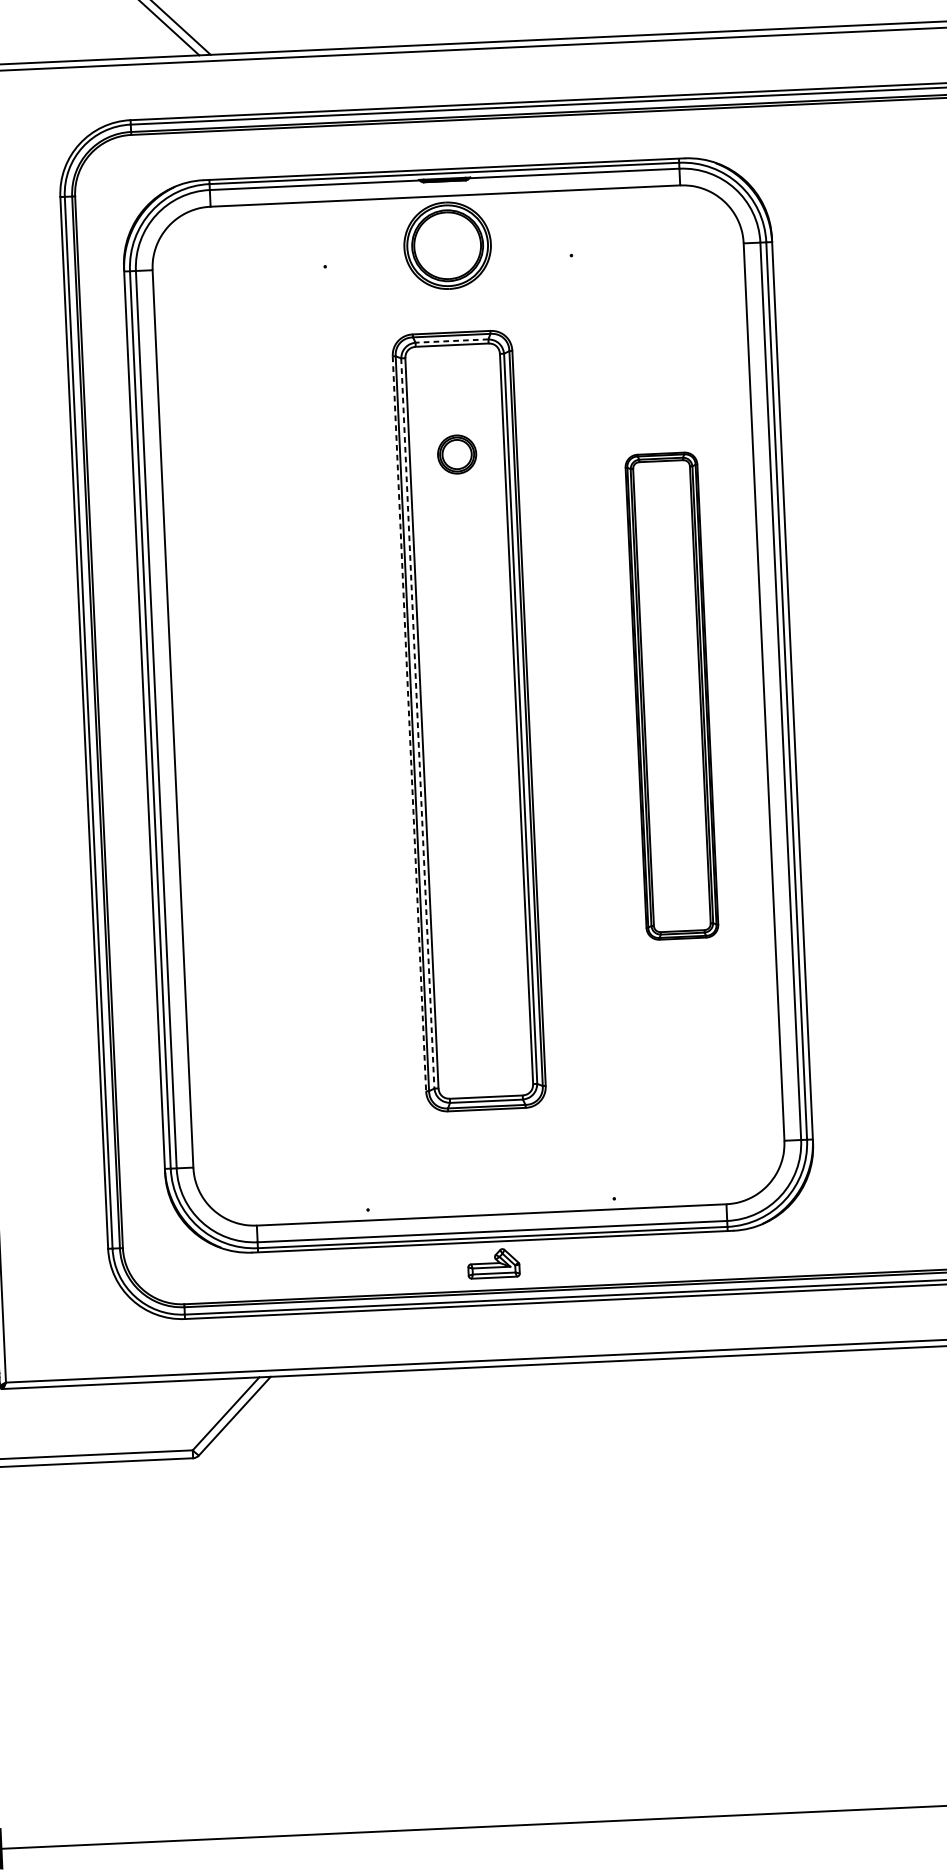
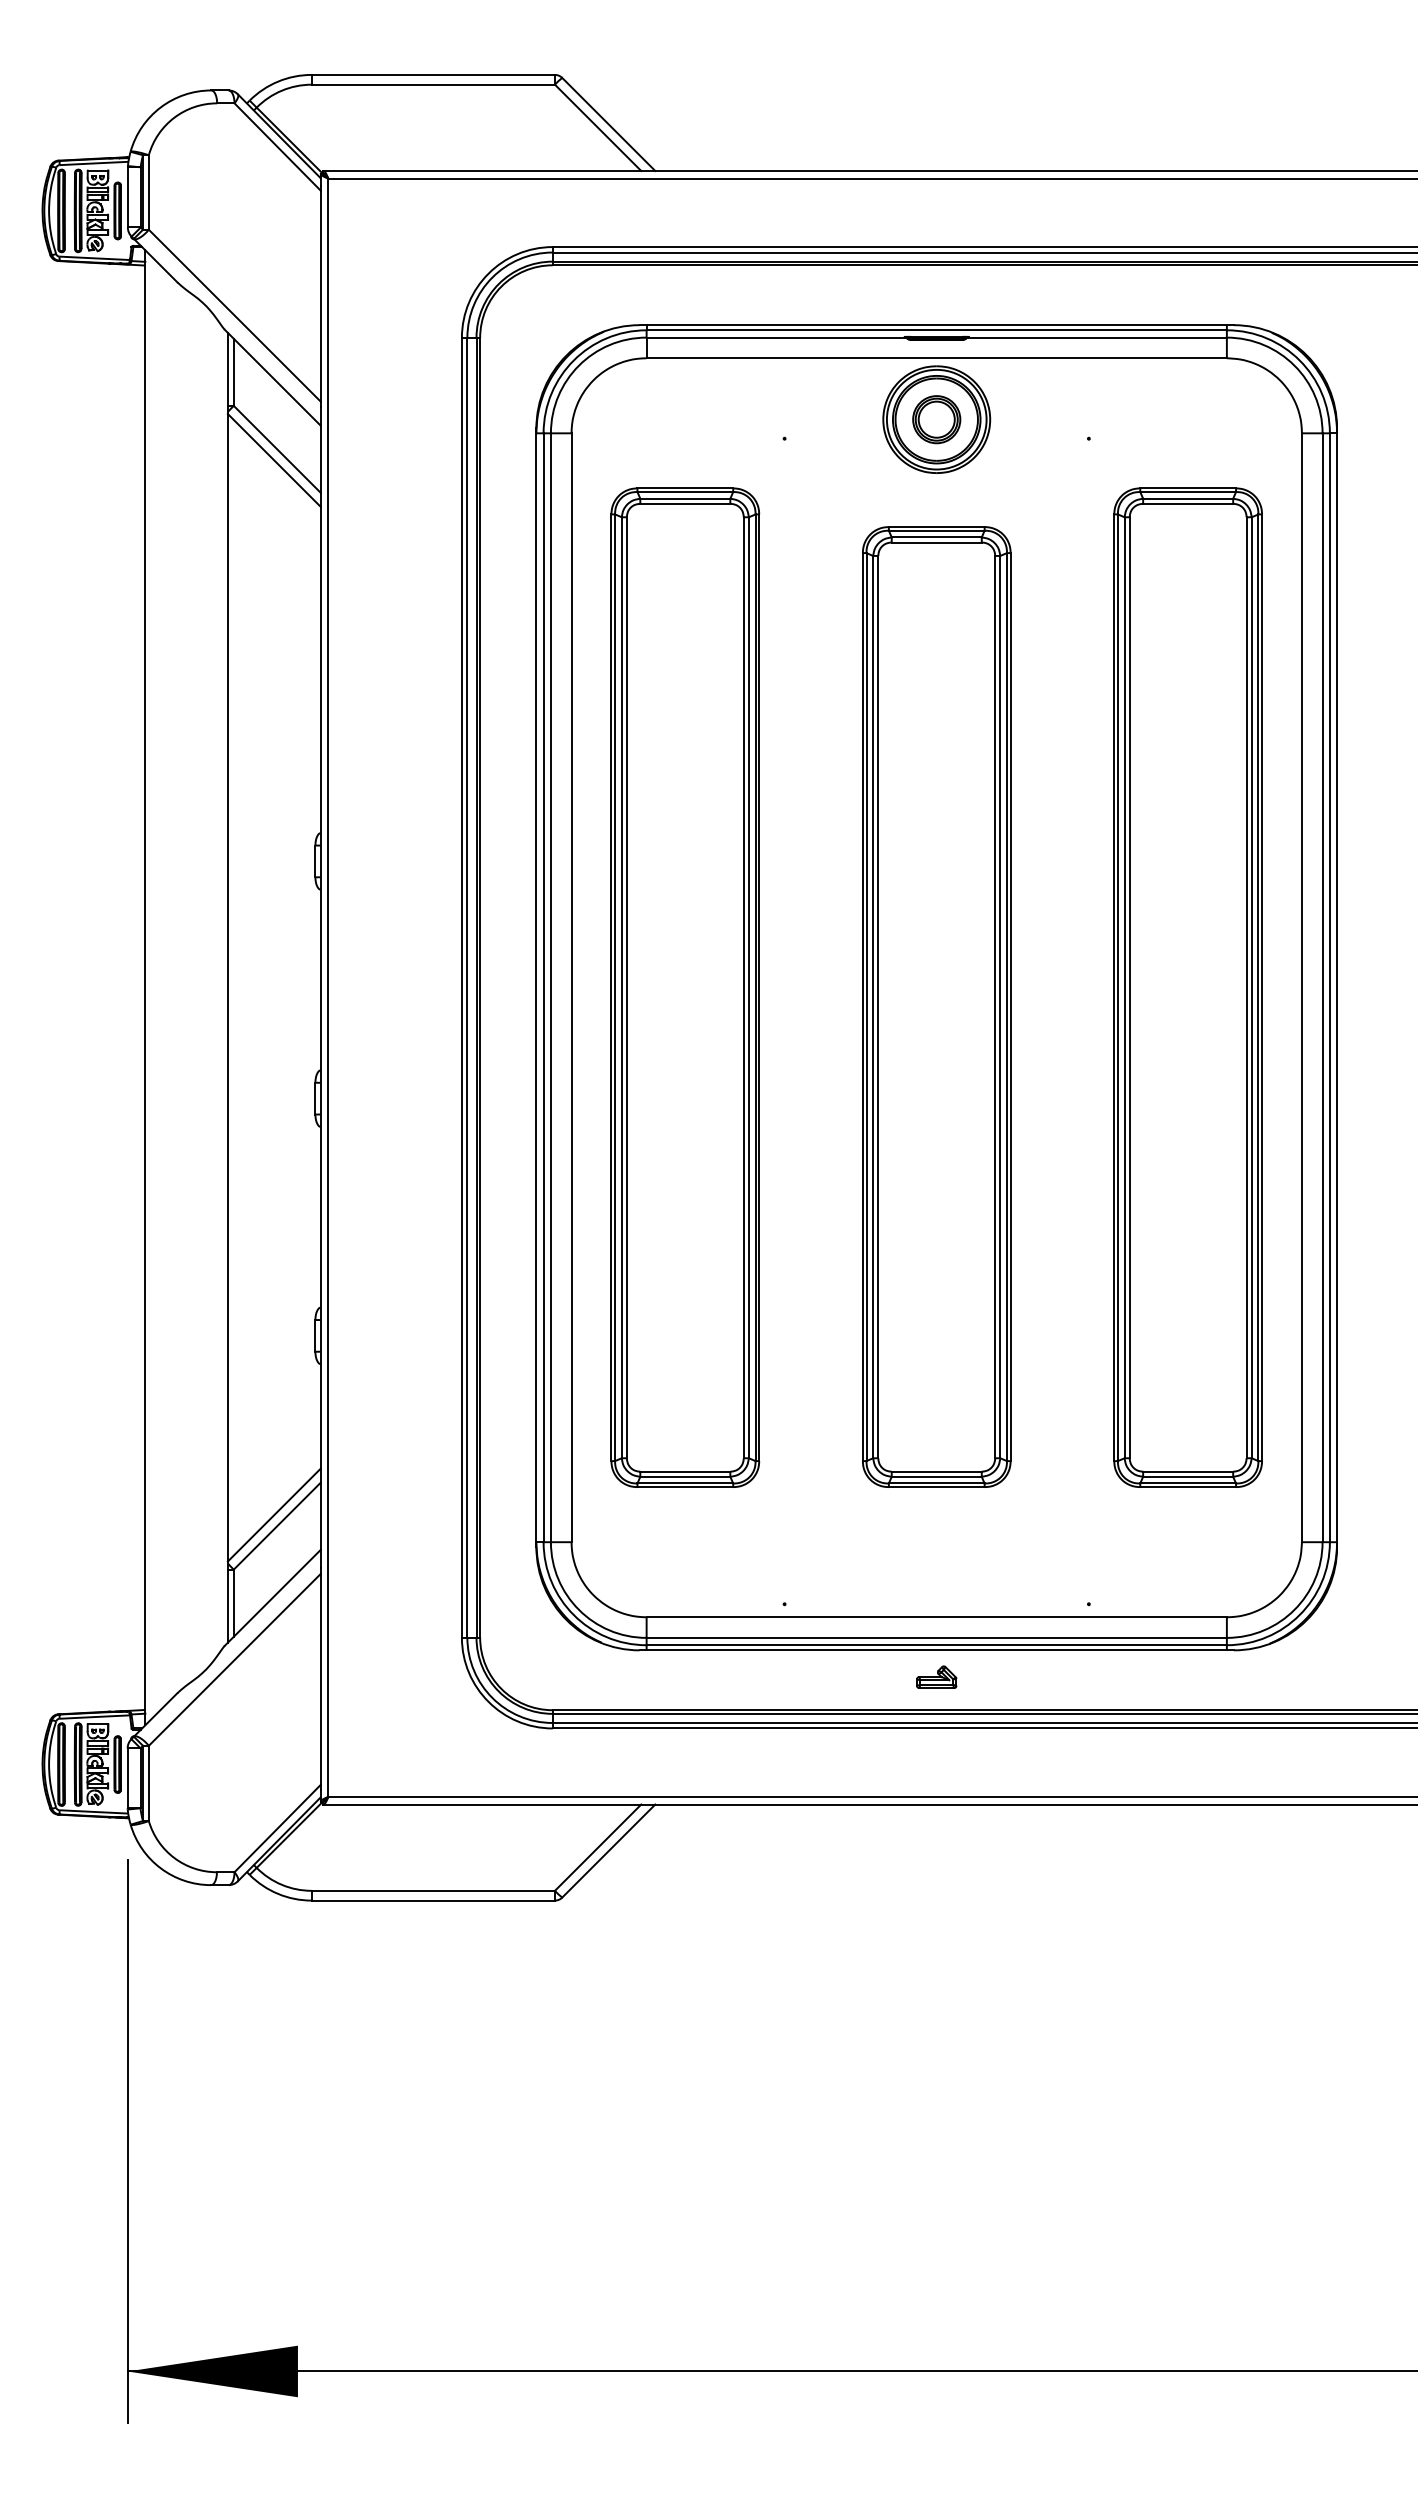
line: (451, 341) -> (936, 537), dashed -> solid
part: (456, 454) -> (936, 419), moved
part: (671, 696) -> (1187, 987), size x1.67
part: (265, 714) -> (685, 987), added
line: (418, 723) -> (873, 1007), dashed -> solid
line: (409, 724) -> (862, 1007), dashed -> solid
part: (493, 1262) -> (936, 1676), size x0.62

